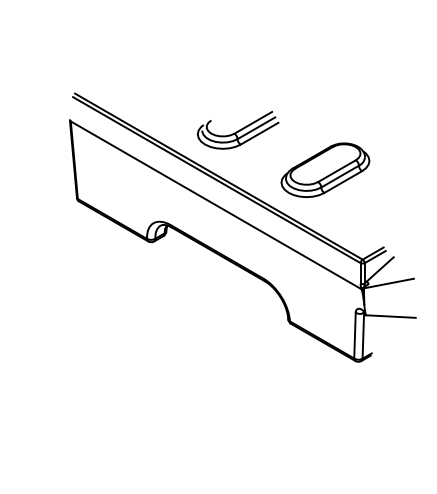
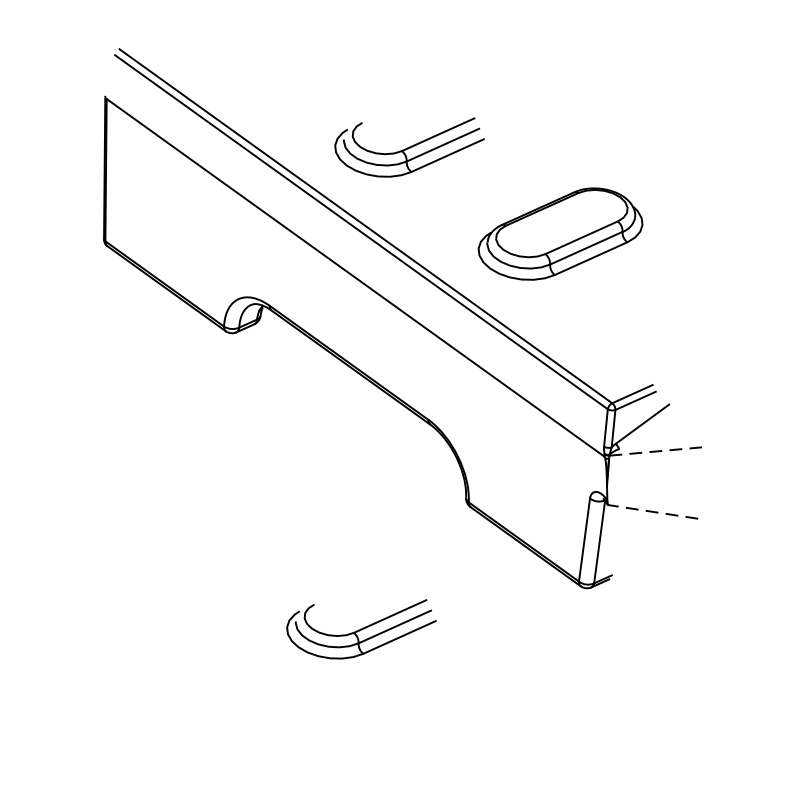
line: (389, 283) -> (656, 451), solid -> dashed
line: (390, 316) -> (652, 511), solid -> dashed
part: (237, 394) -> (360, 625), added

